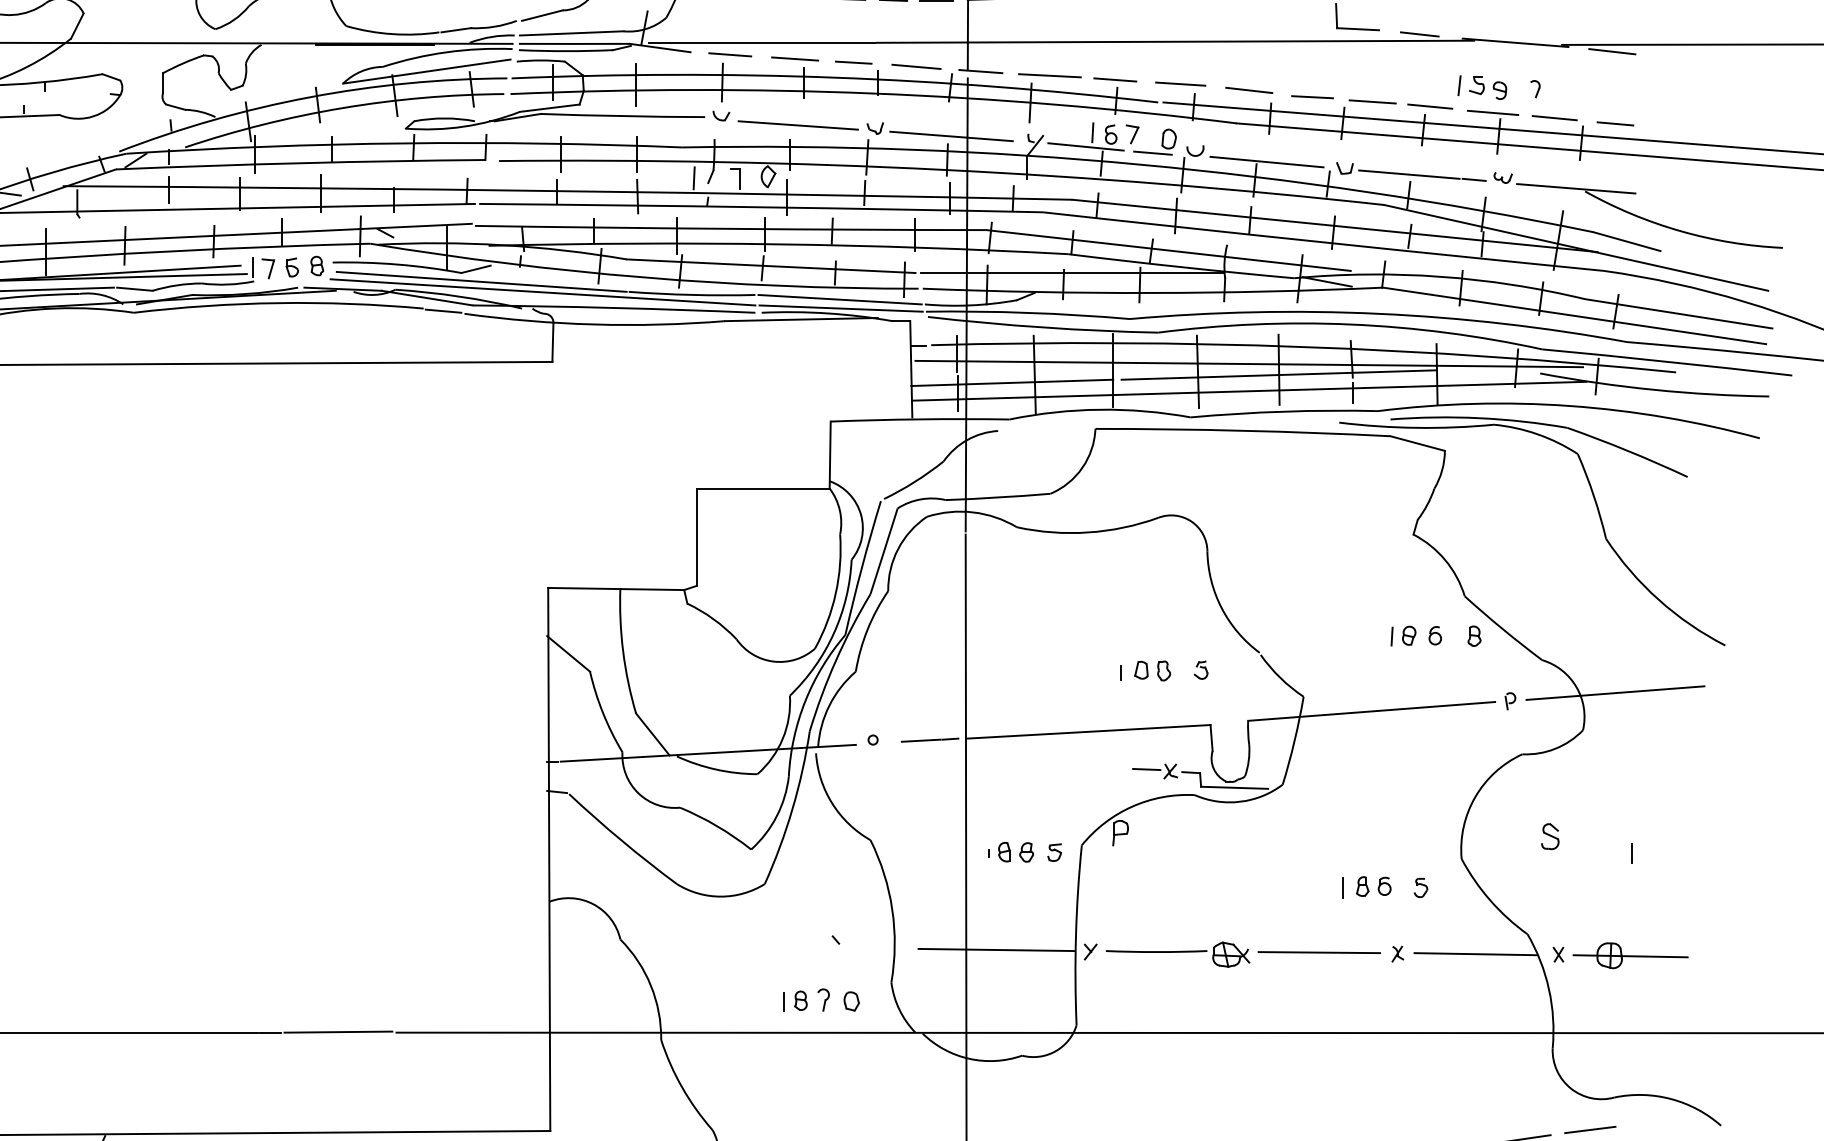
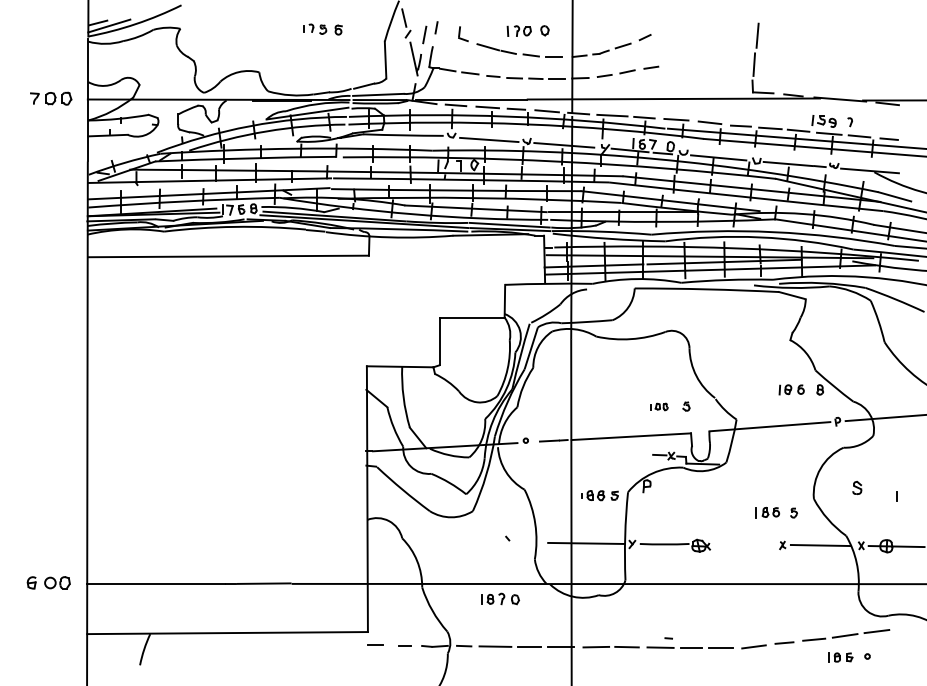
part: (1146, 670) -> (659, 406), size x0.7
line: (1317, 952) -> (743, 544), removed
part: (821, 999) -> (500, 598), moved

